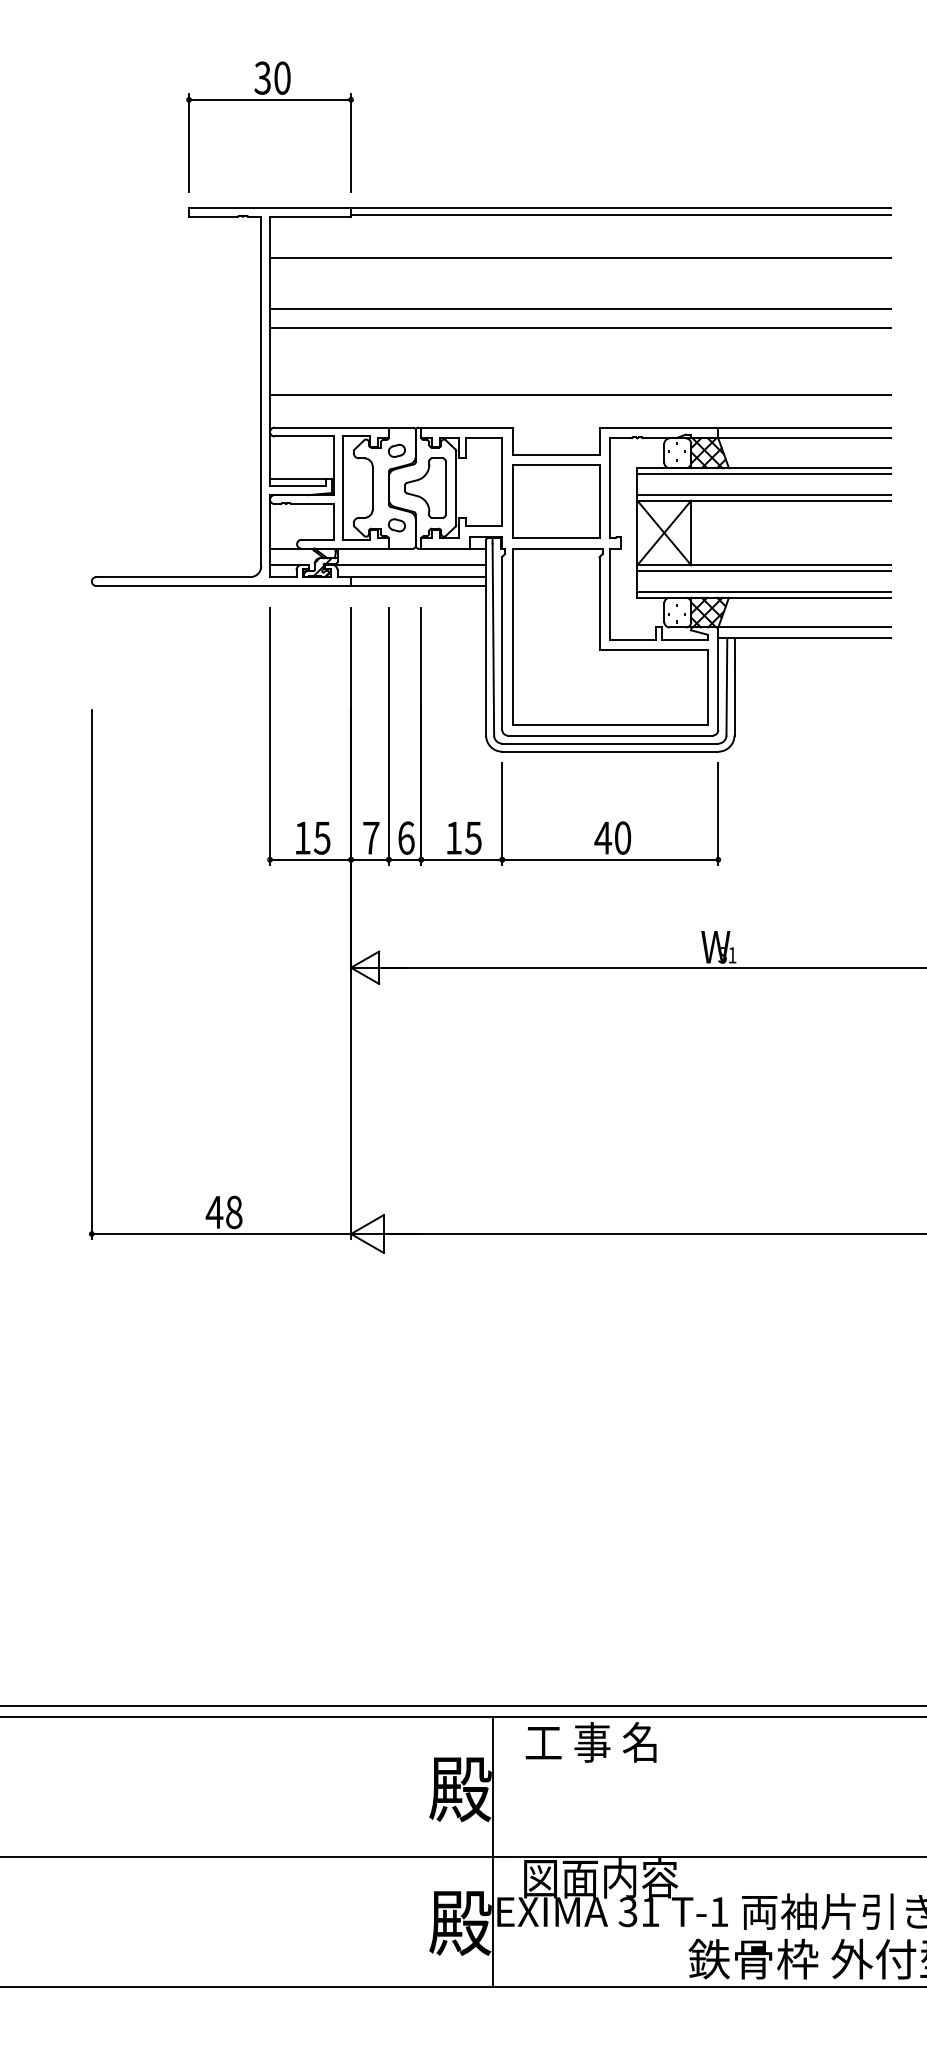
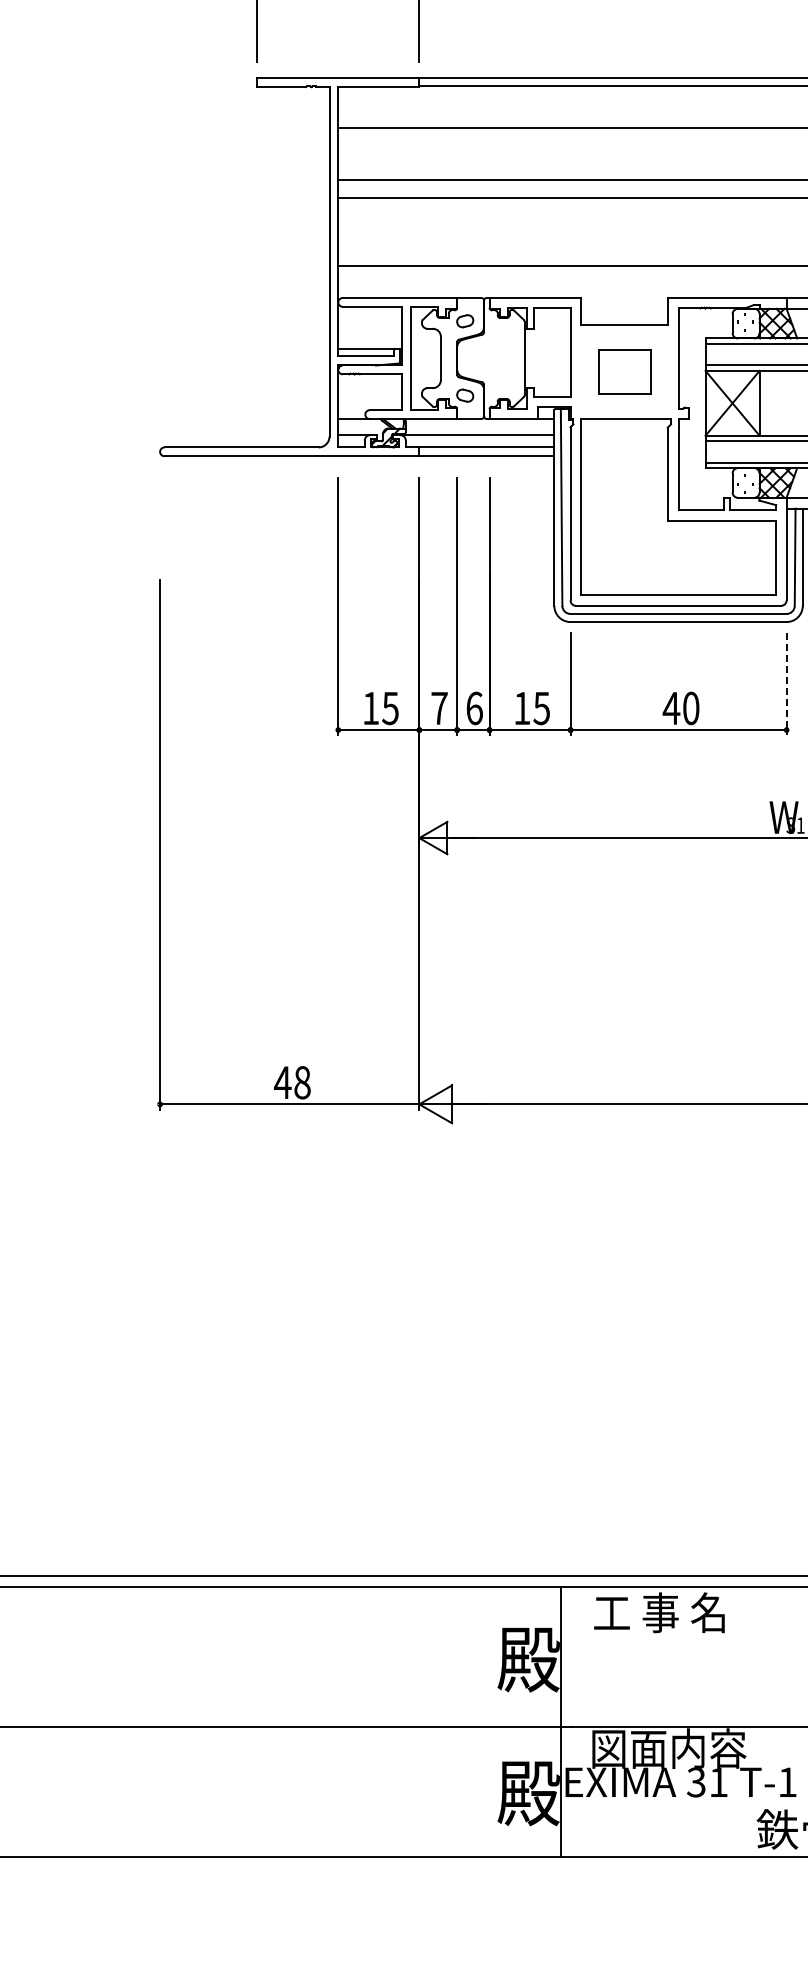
part: (425, 487) -> (493, 357), removed
part: (556, 501) -> (624, 371), size x0.6
line: (718, 814) -> (786, 684), solid -> dashed

